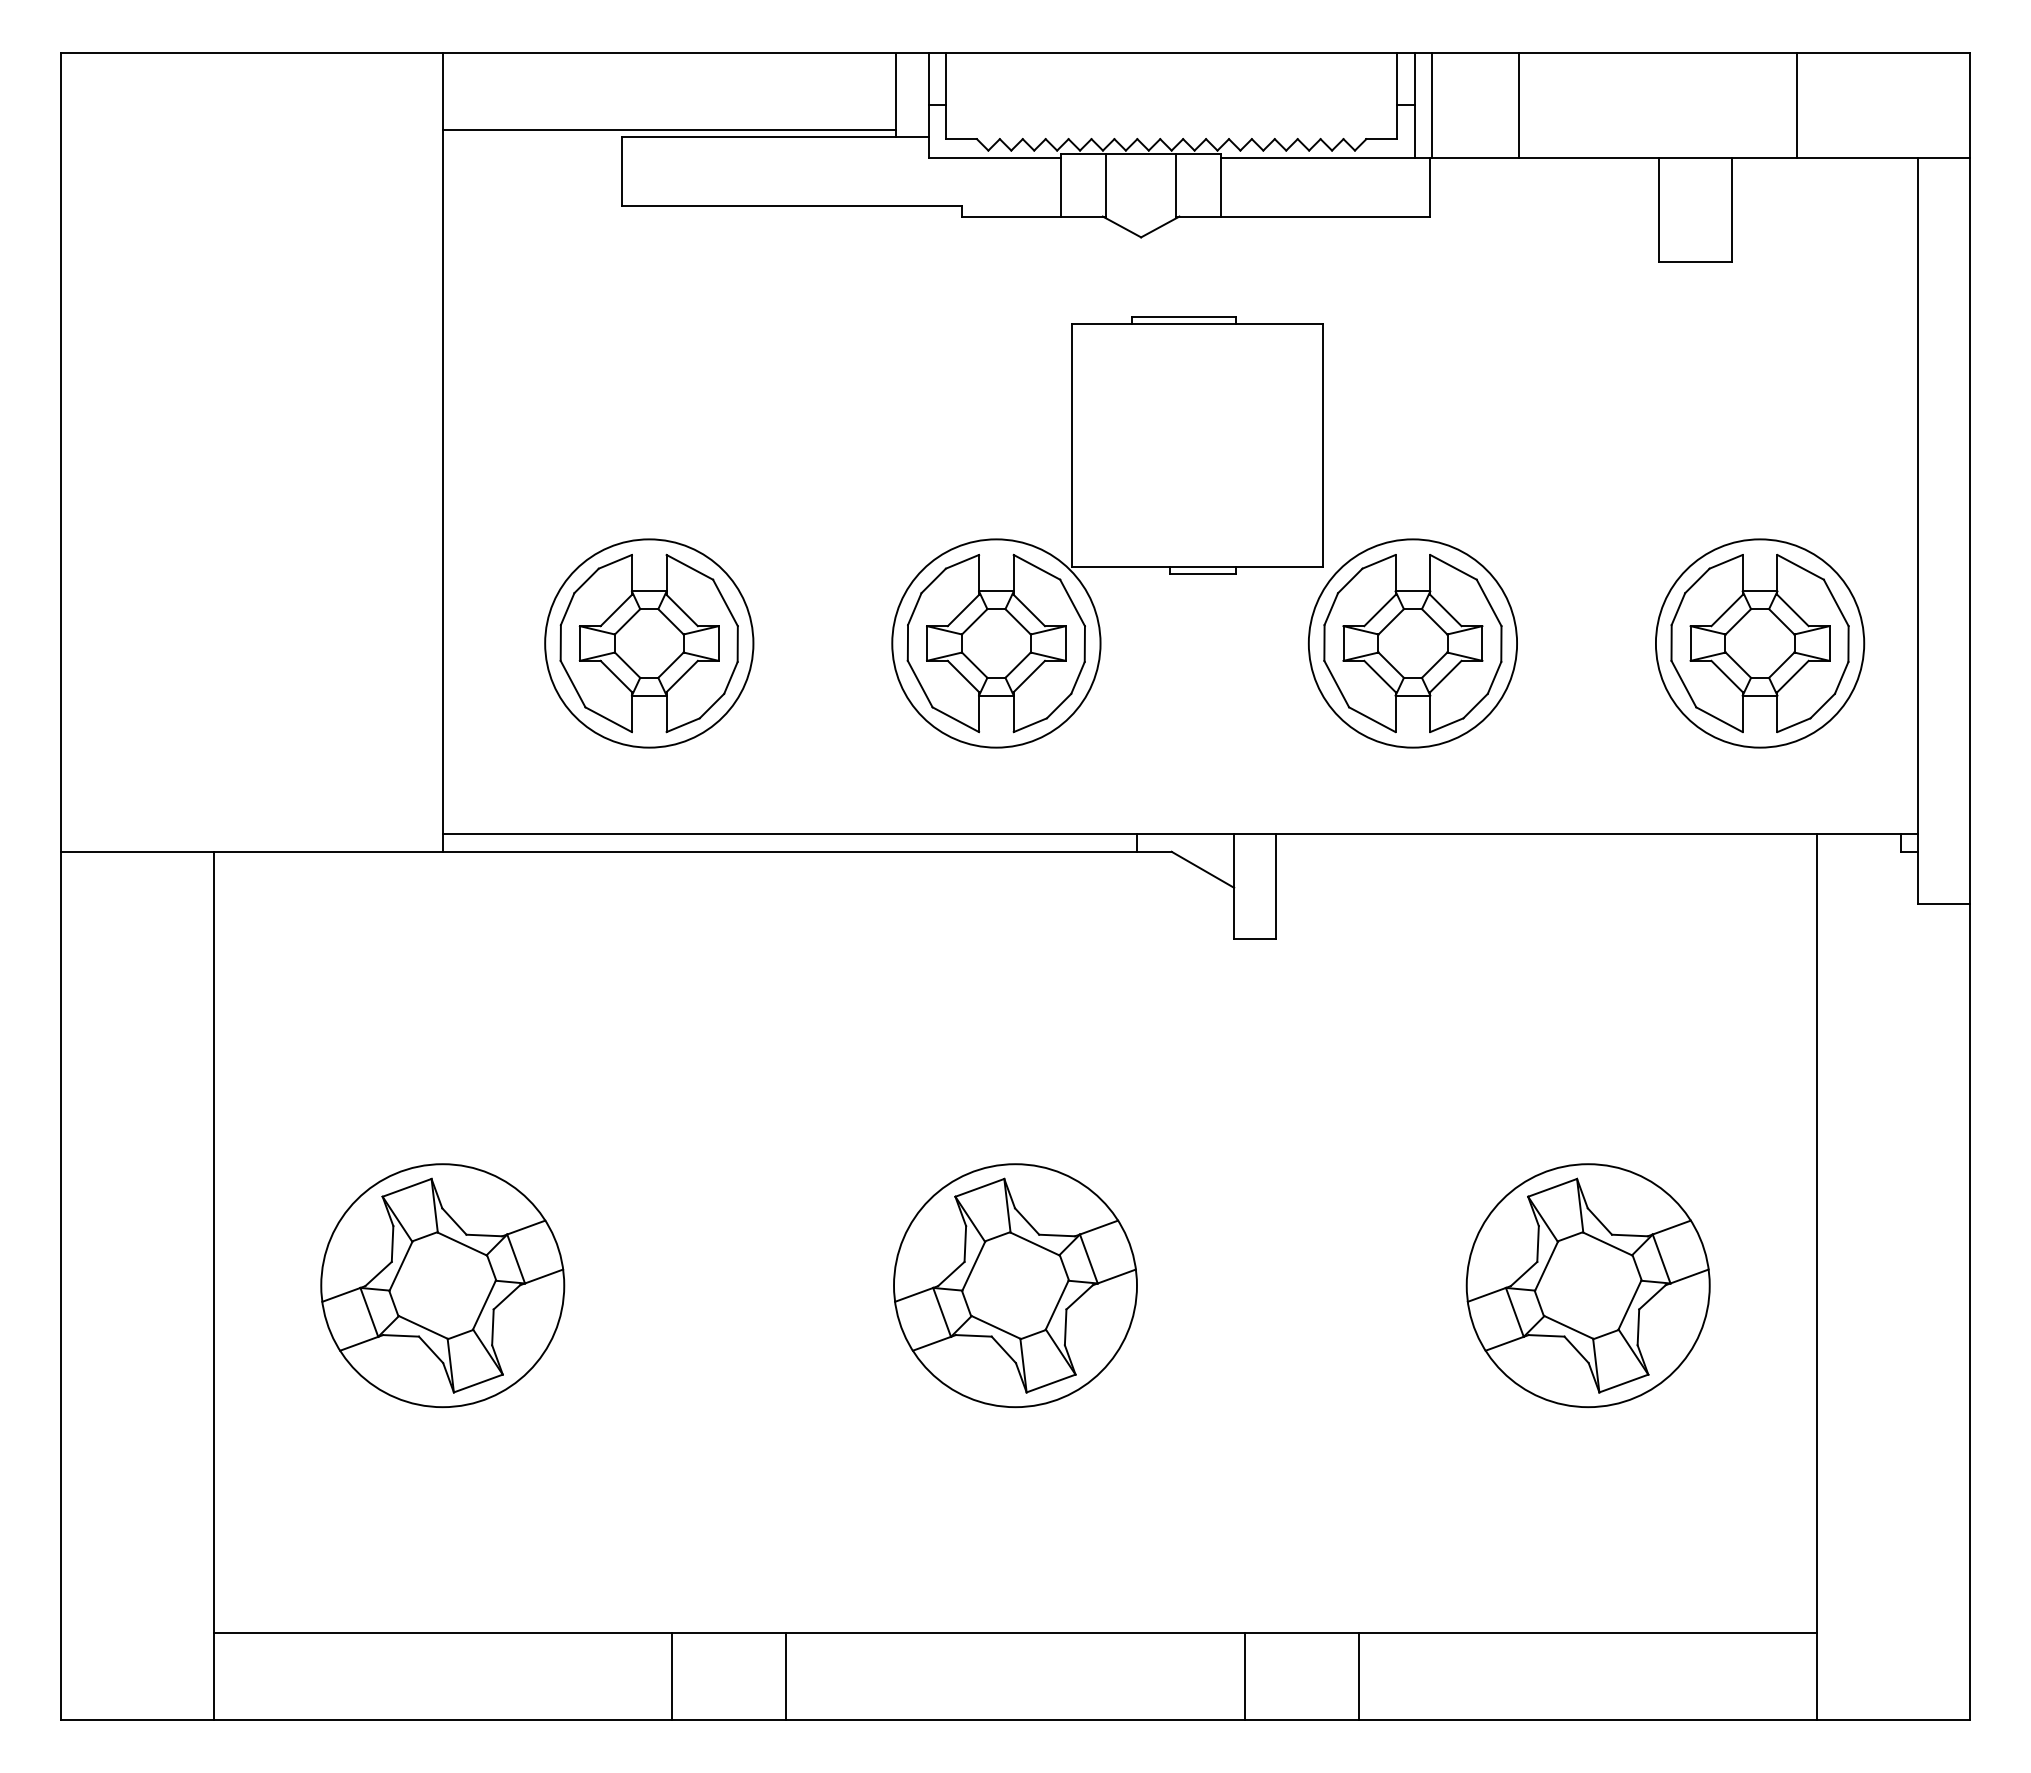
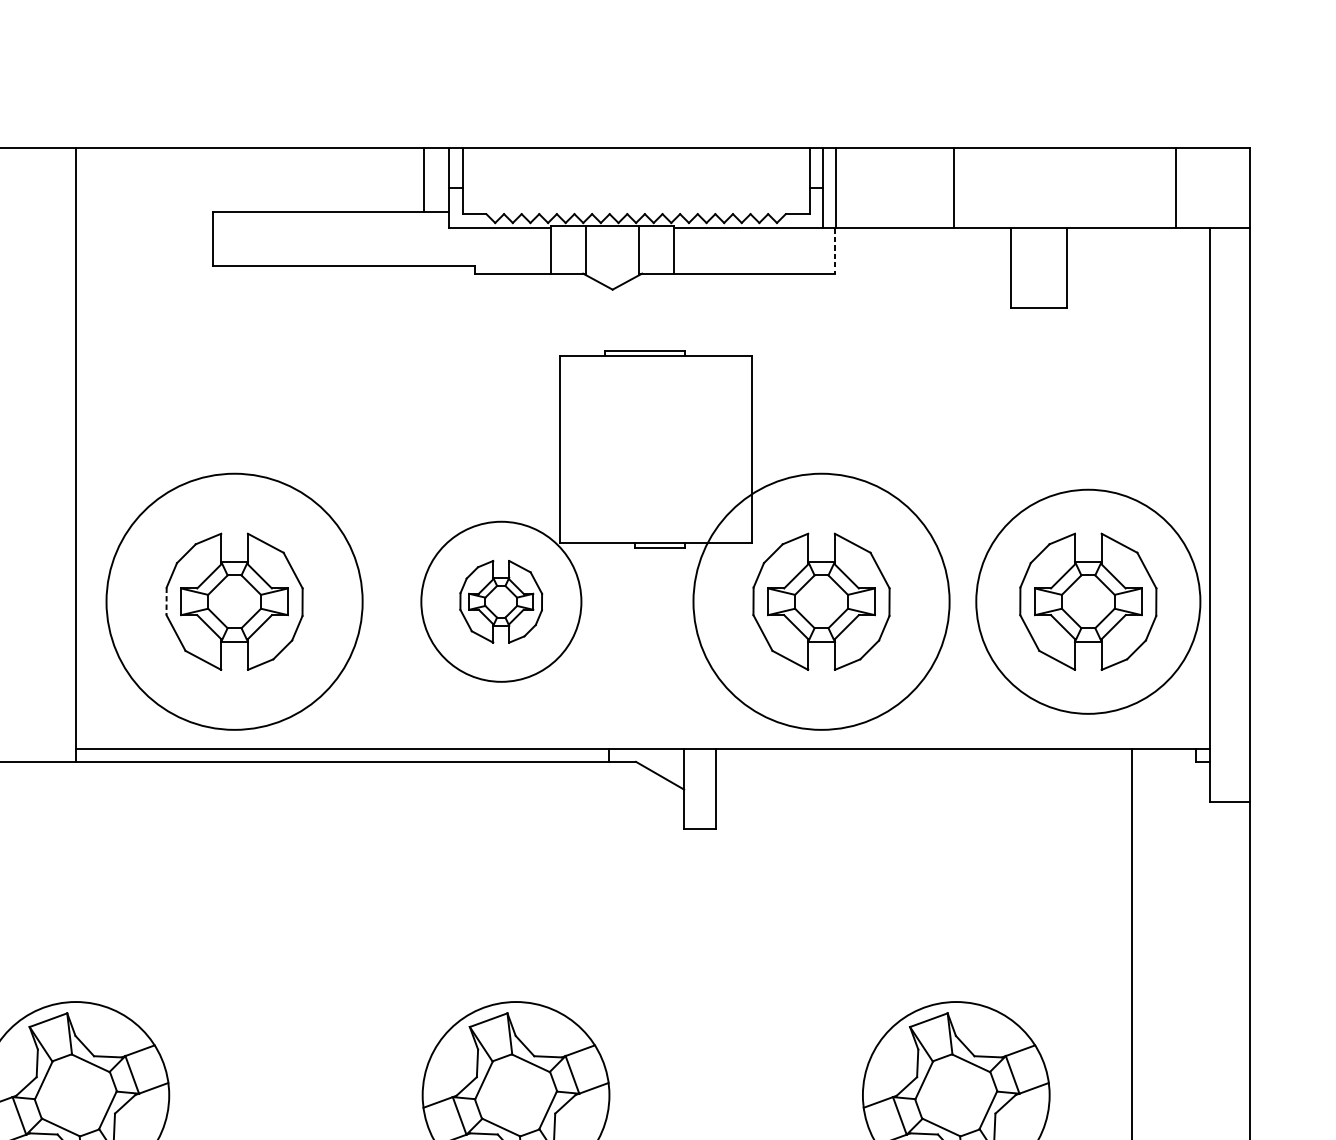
line: (1518, 105) -> (953, 188), moved
line: (1796, 105) -> (1176, 188), moved
line: (668, 129) -> (249, 206), removed
line: (1430, 187) -> (835, 251), solid -> dashed
line: (560, 642) -> (166, 601), solid -> dashed
circle: (649, 643) -> (234, 601), size x1.6
part: (995, 643) -> (500, 601), size x0.6
circle: (1412, 643) -> (821, 601), size x1.6
circle: (1759, 643) -> (1087, 601), size x1.4

